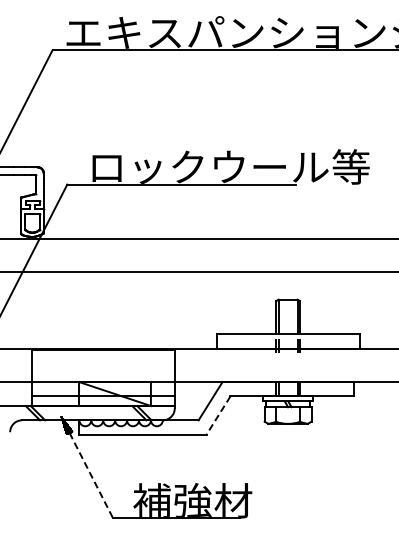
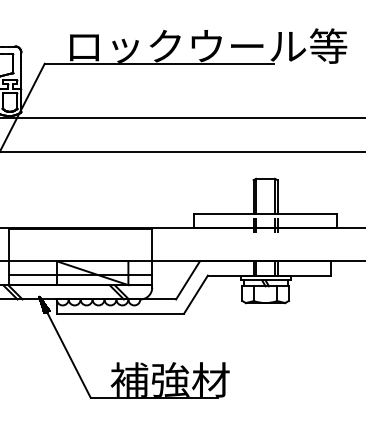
line: (218, 415) -> (195, 294), dashed -> solid
line: (91, 475) -> (68, 354), dashed -> solid

